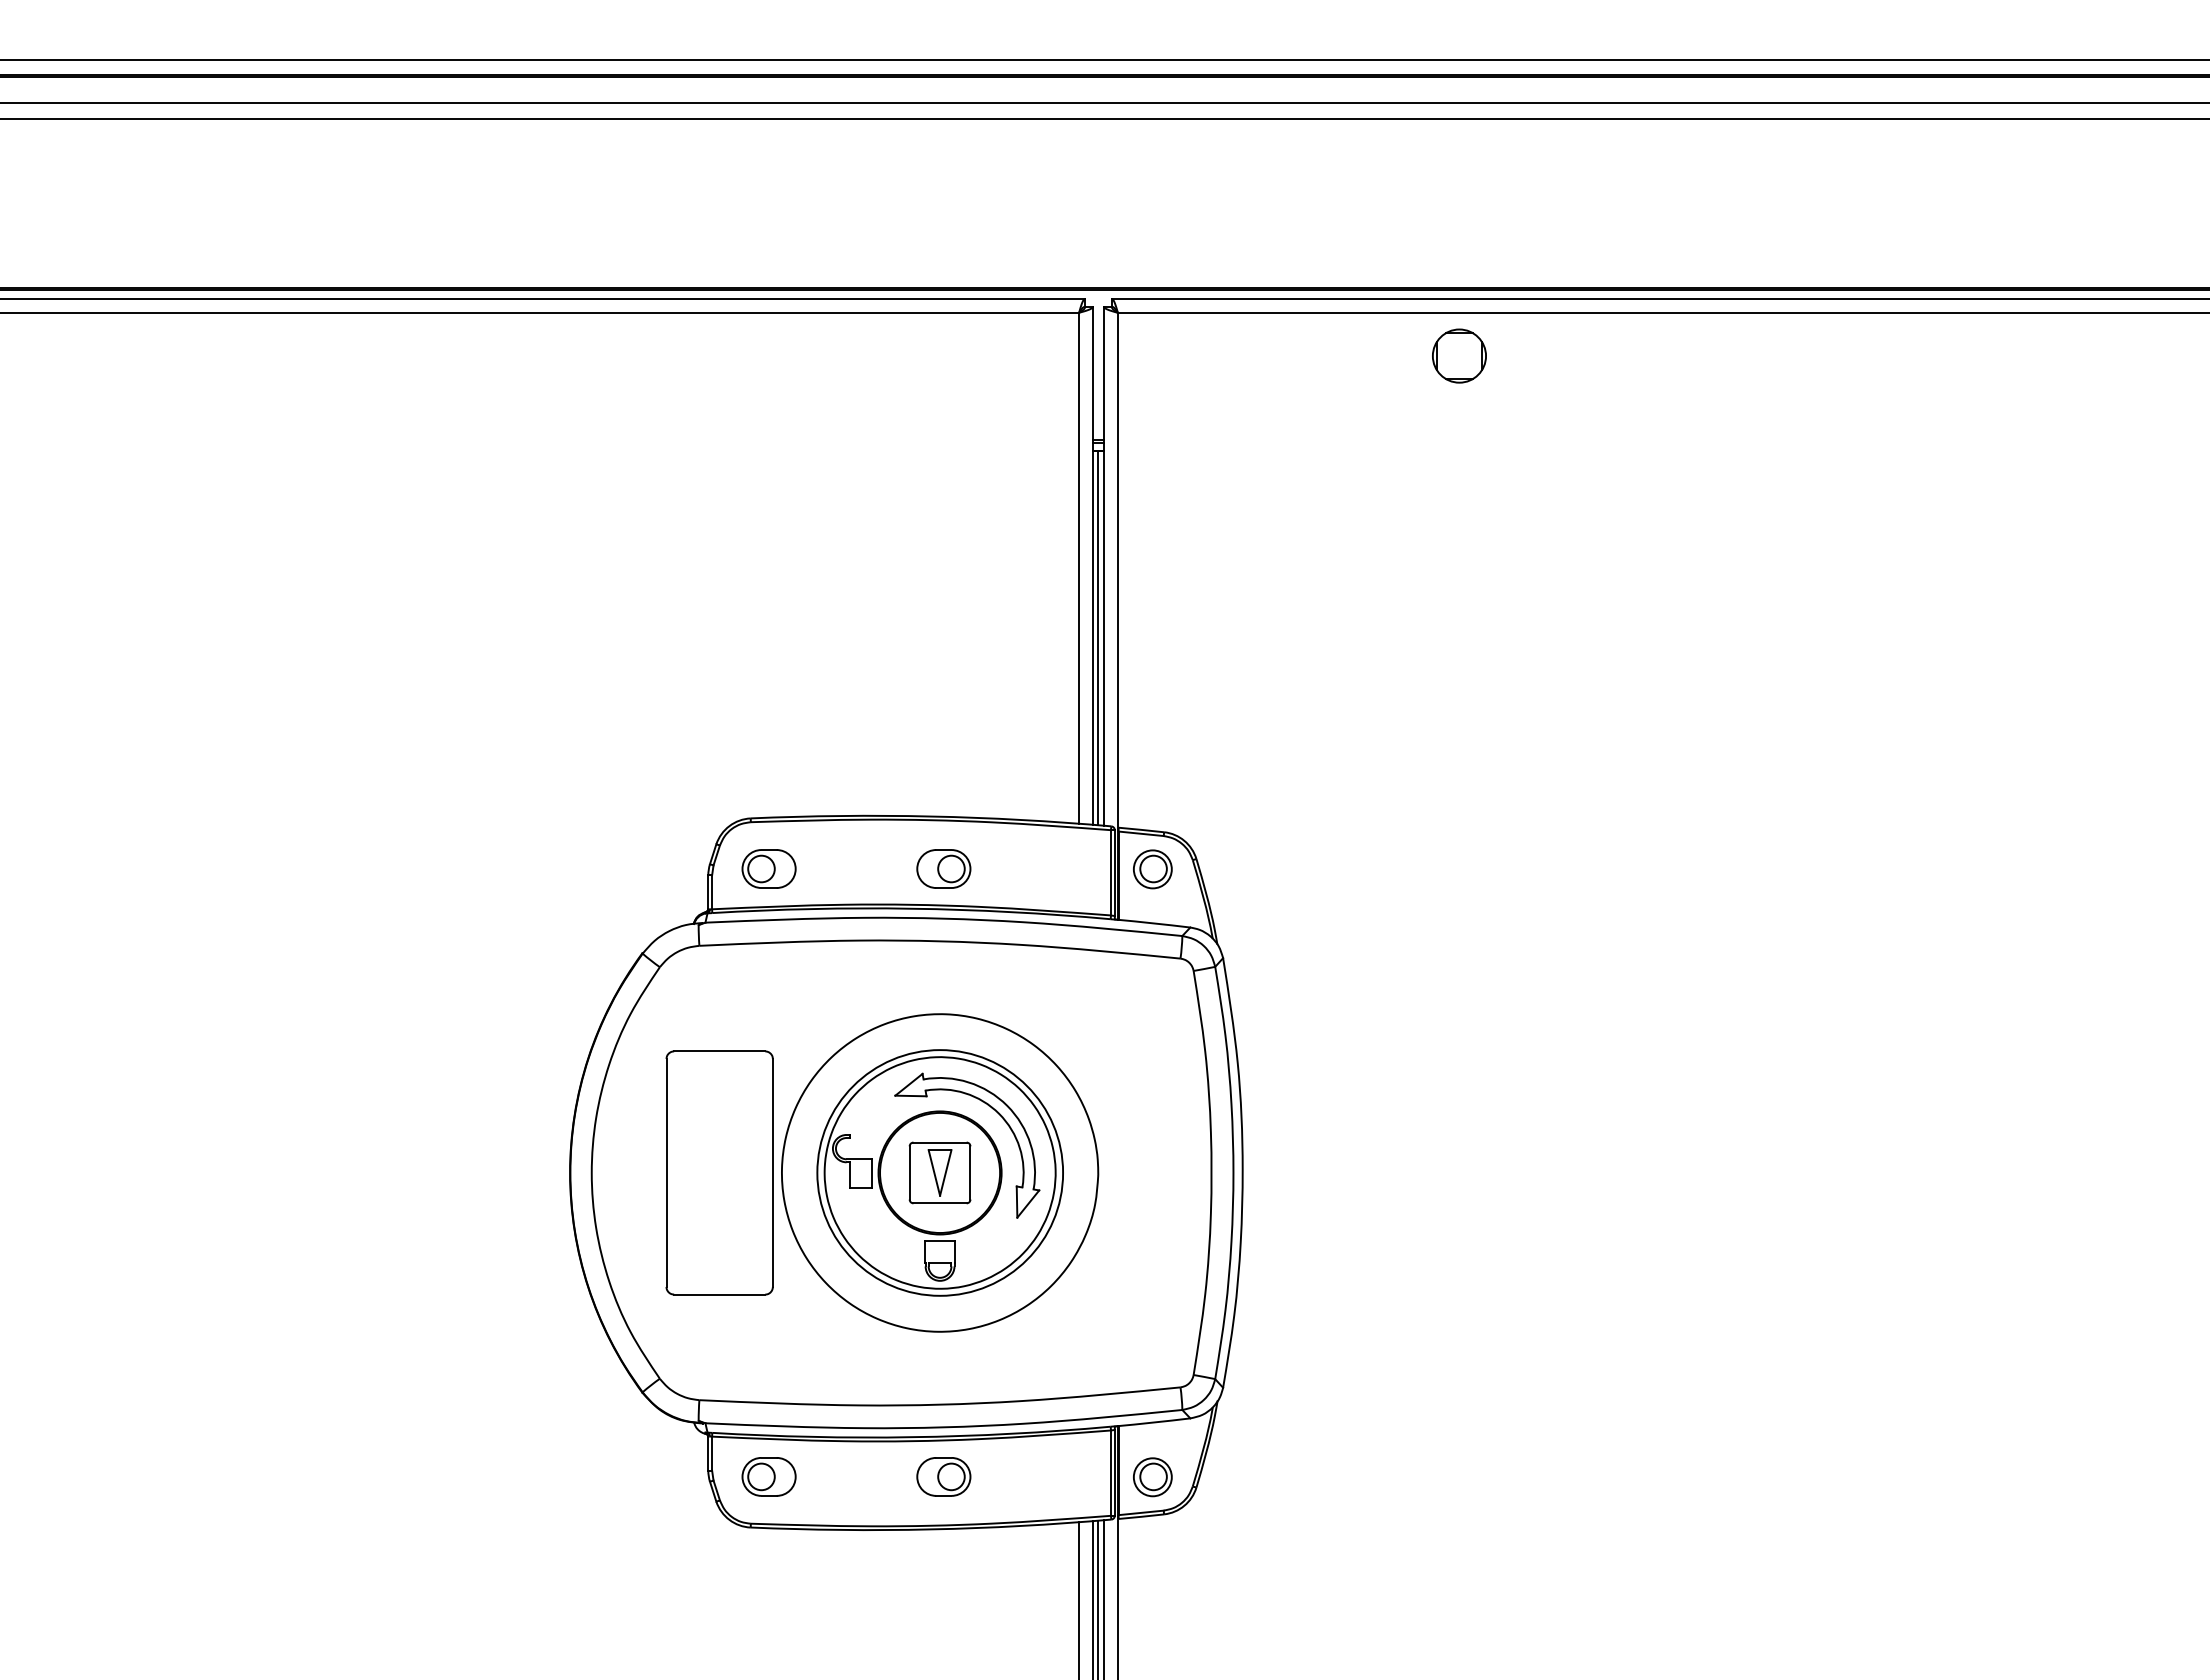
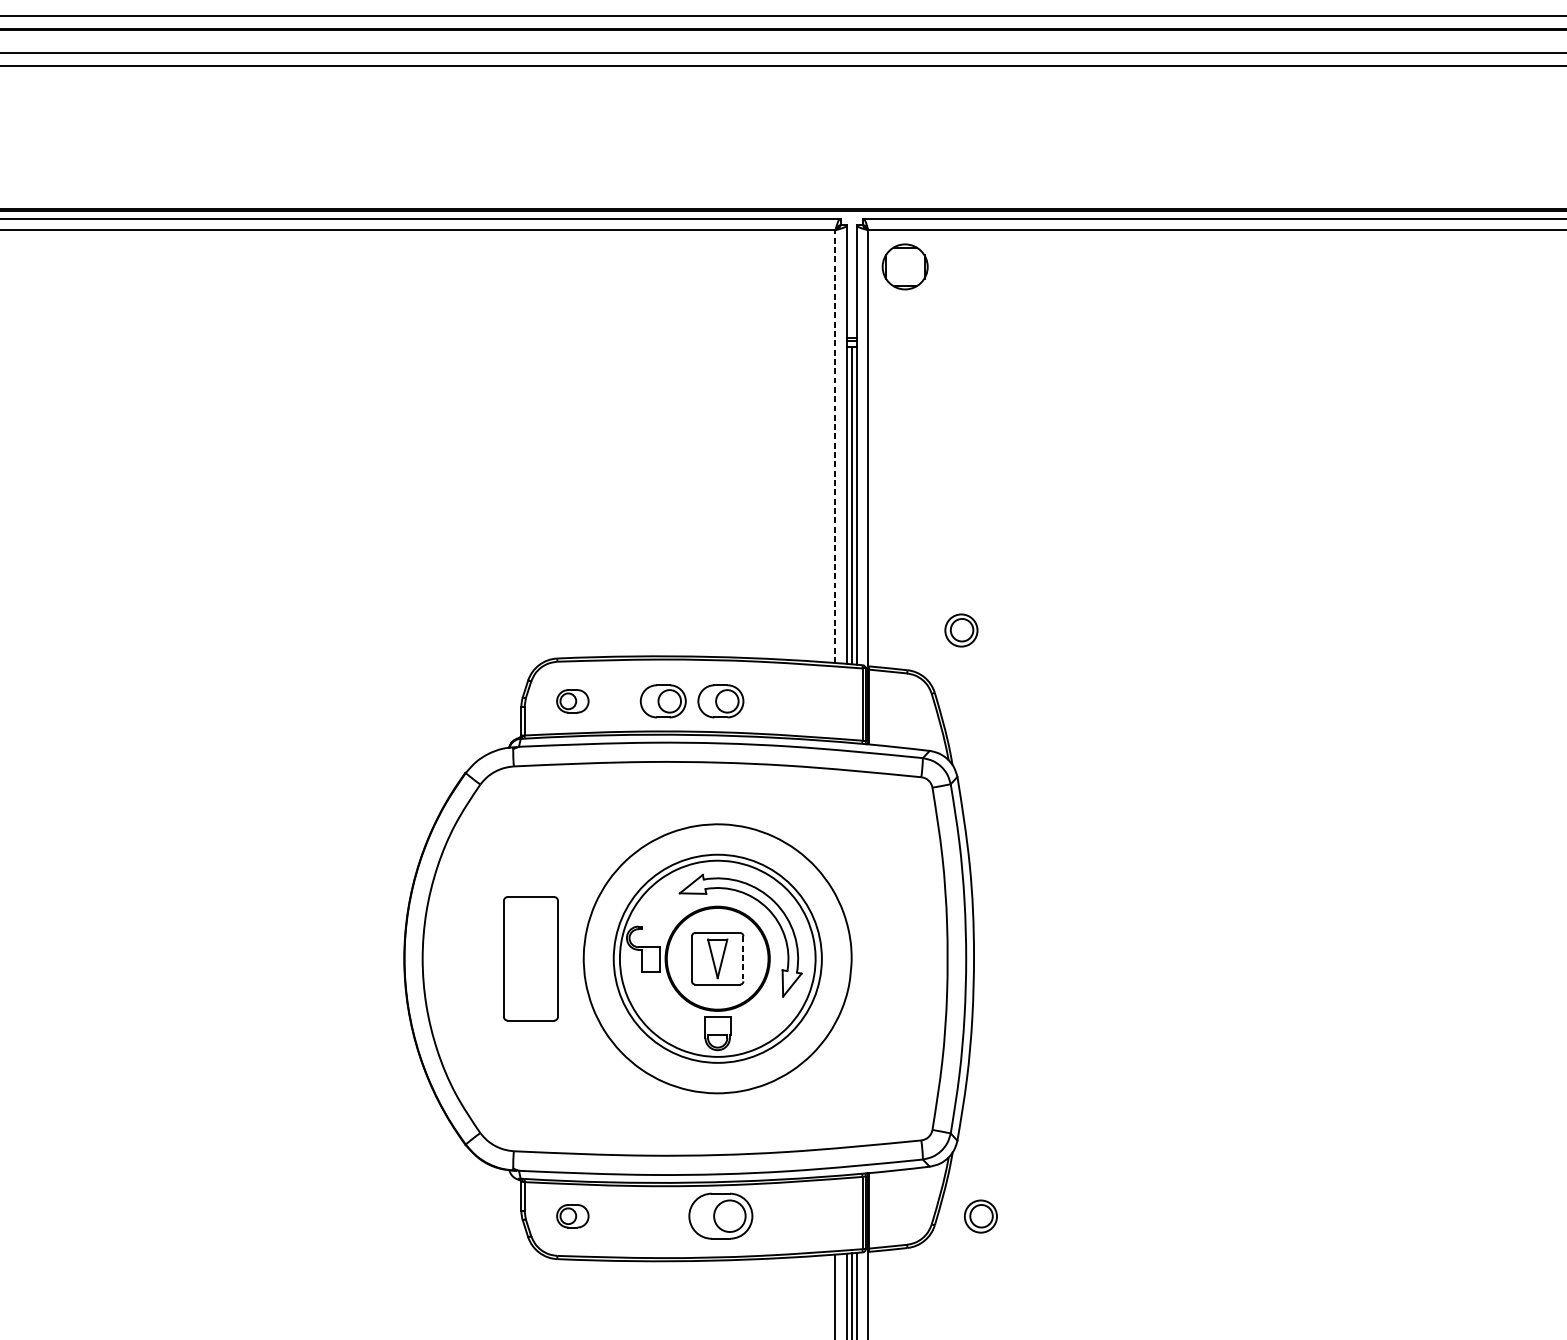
part: (1459, 355) -> (905, 266), moved
line: (1079, 567) -> (835, 445), solid -> dashed
part: (768, 868) -> (572, 700), size x0.7
part: (875, 868) -> (663, 700), added
part: (1152, 869) -> (961, 630), moved
part: (719, 1172) -> (530, 958), size x0.6
line: (970, 1172) -> (743, 958), solid -> dashed
part: (768, 1476) -> (572, 1215), size x0.7
part: (943, 1476) -> (720, 1215), size x1.4
part: (1152, 1477) -> (980, 1216), moved

